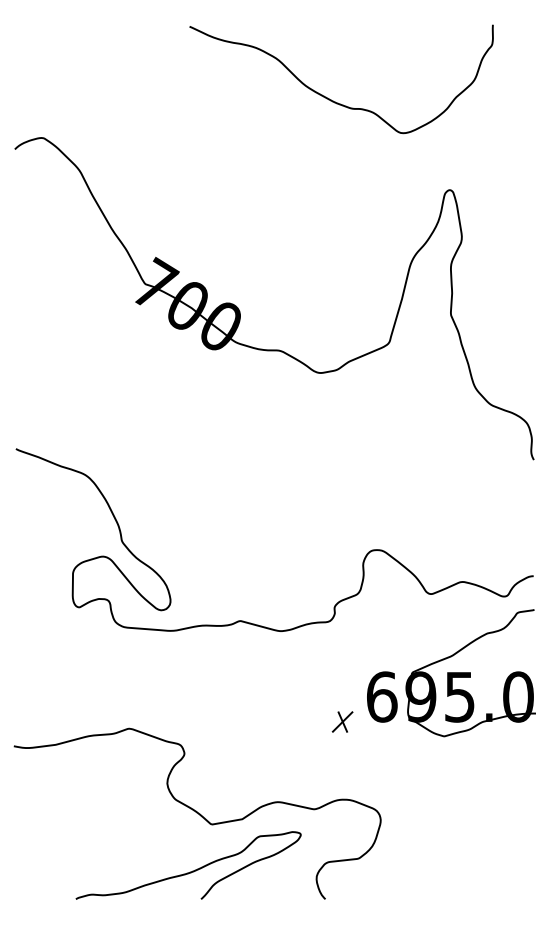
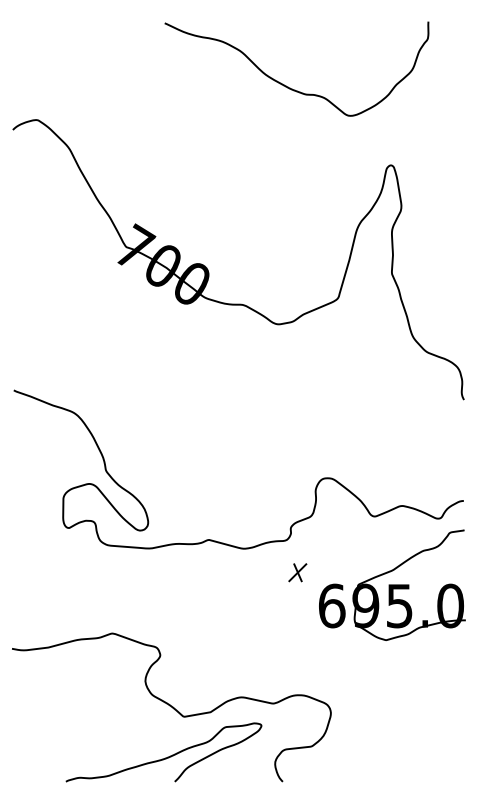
part: (342, 721) -> (297, 572), moved

